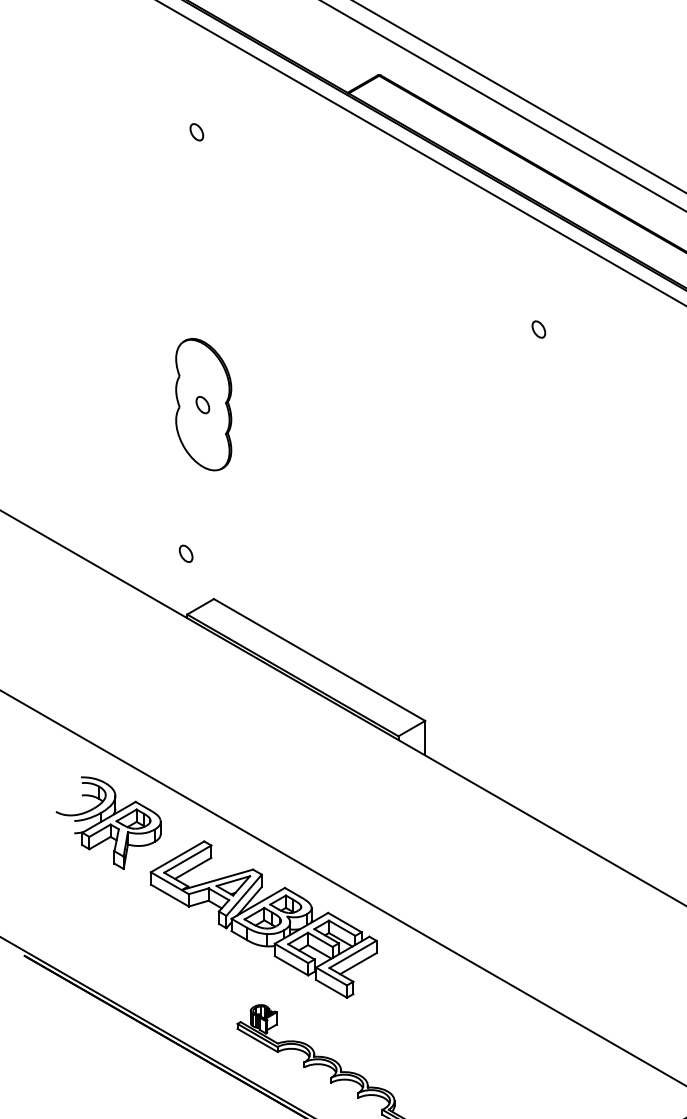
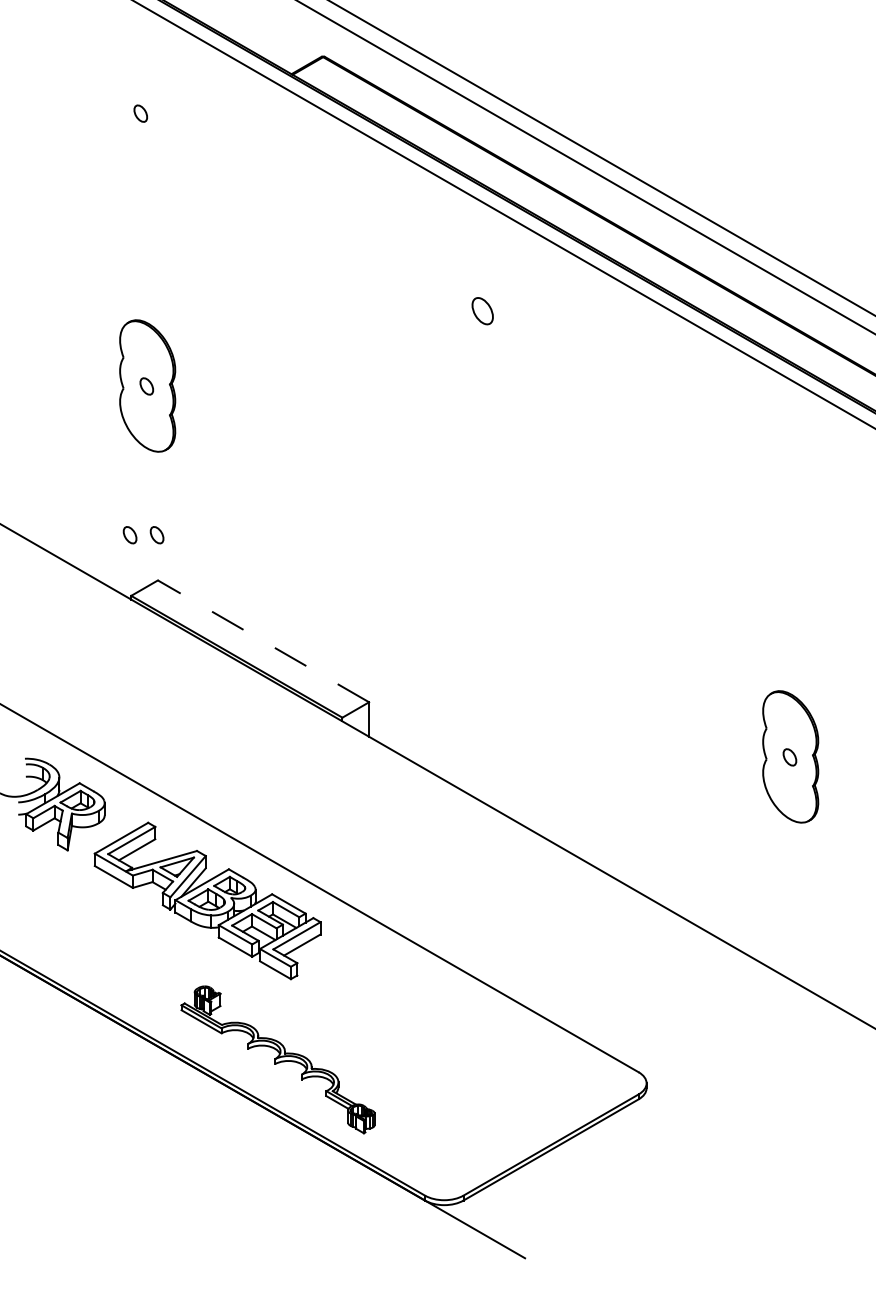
part: (538, 329) -> (482, 310), size x1.6
part: (212, 554) -> (156, 535), added
line: (319, 660) -> (263, 641), solid -> dashed

